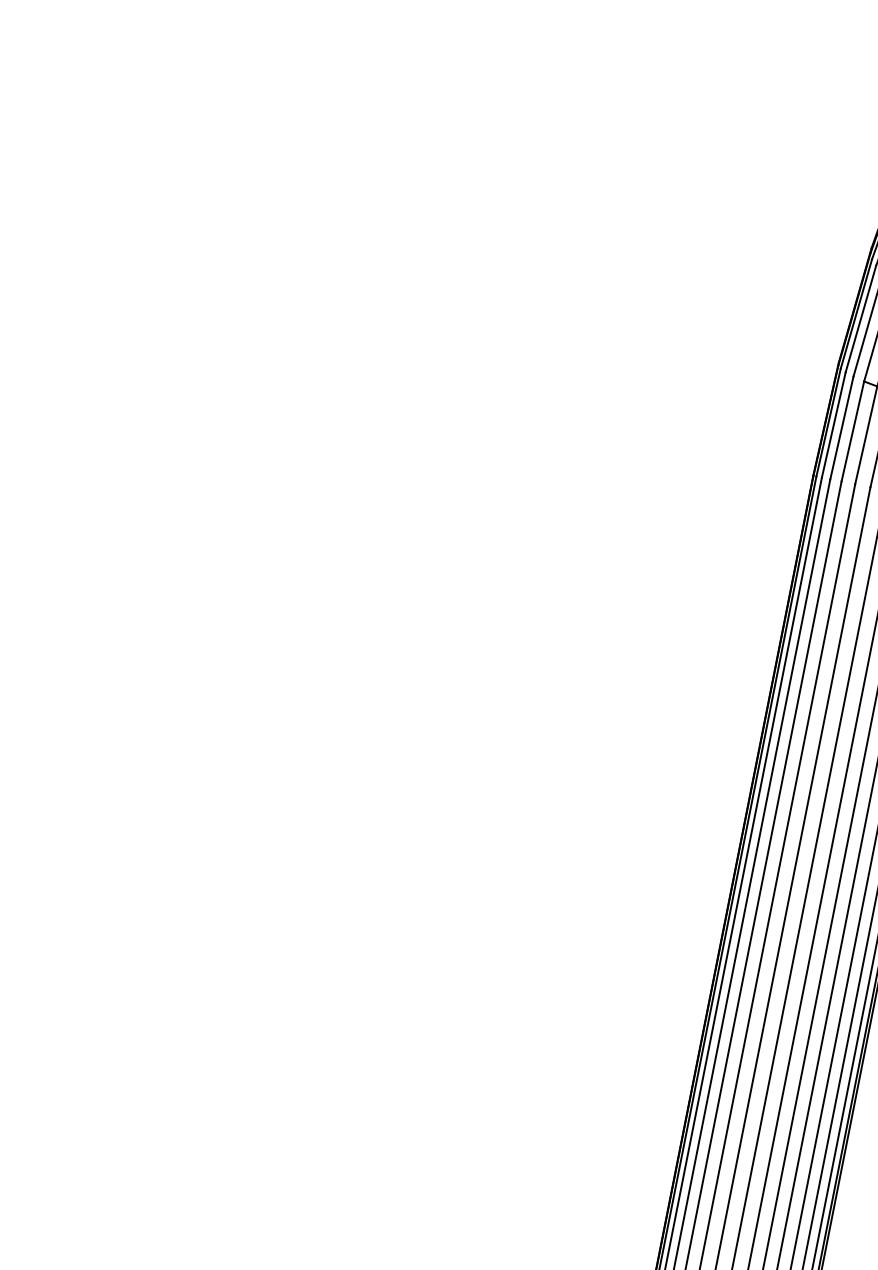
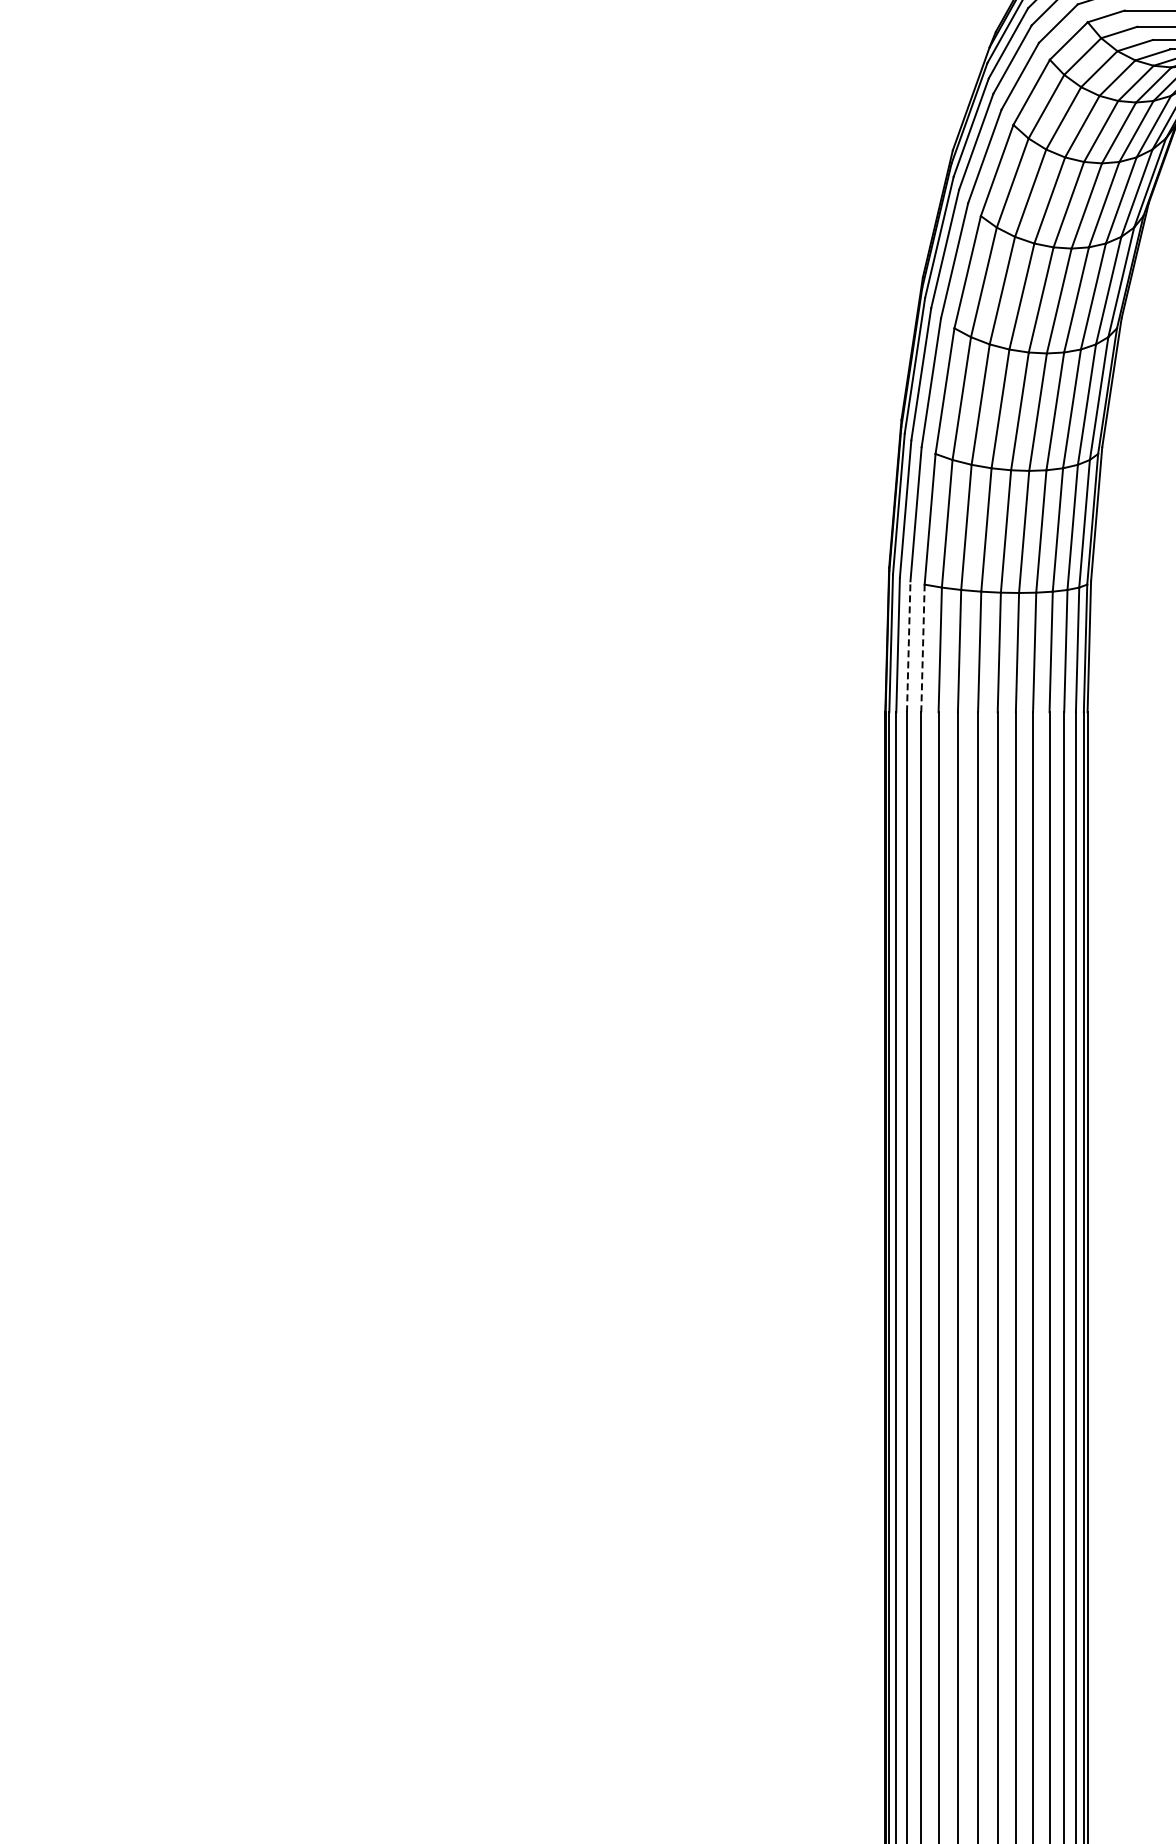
line: (841, 427) -> (908, 646), solid -> dashed
line: (852, 431) -> (922, 648), solid -> dashed

